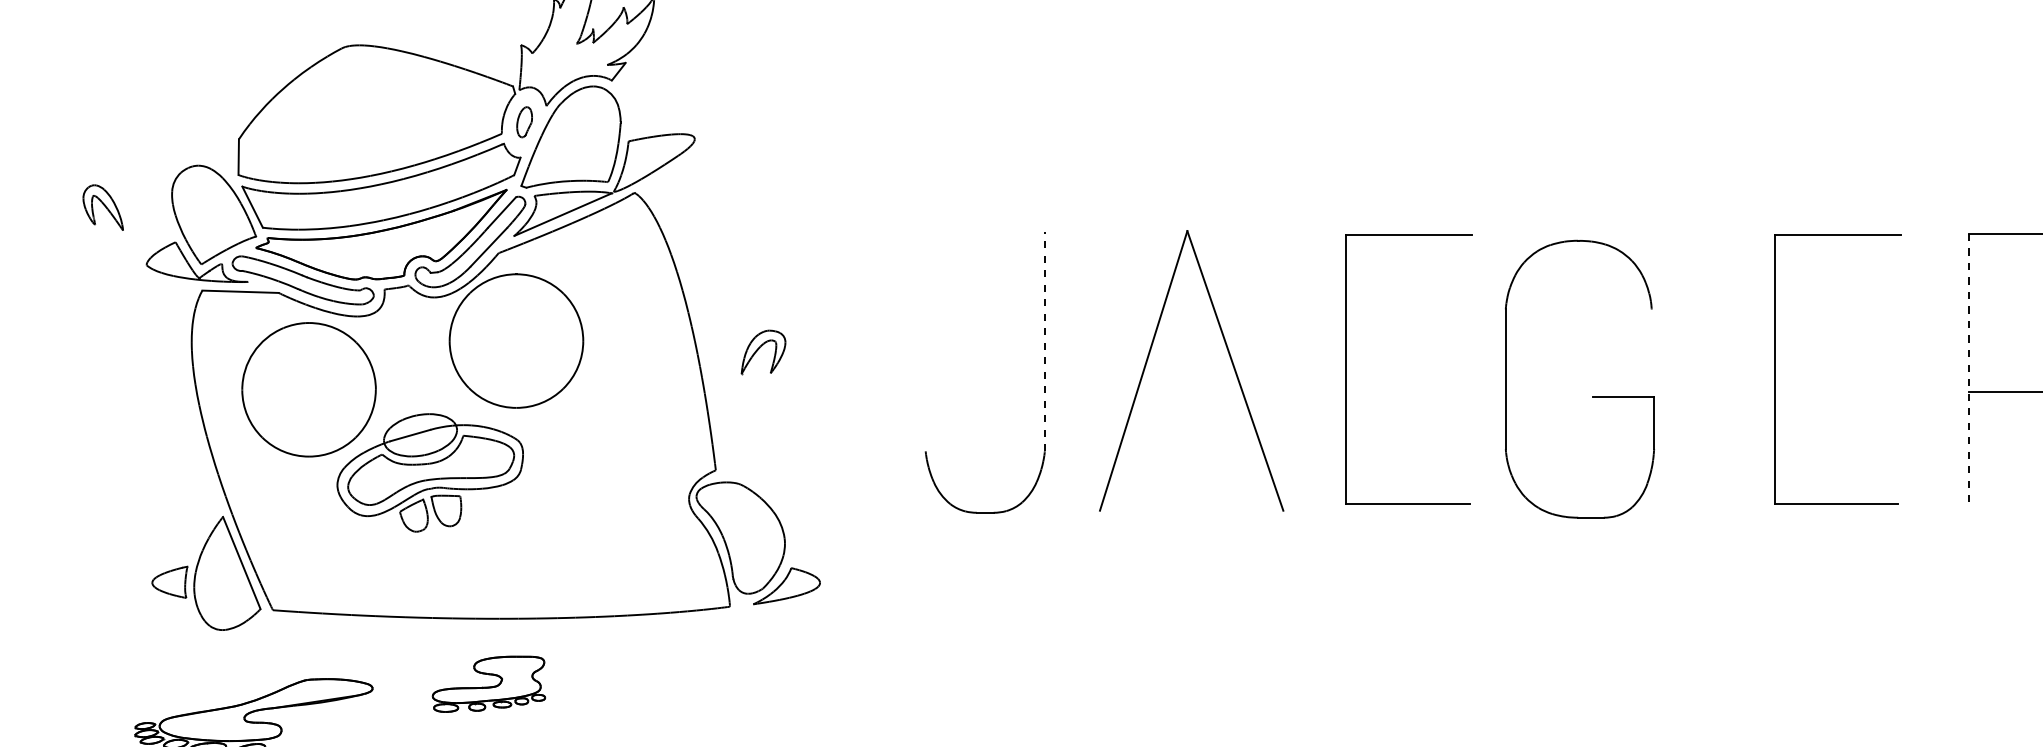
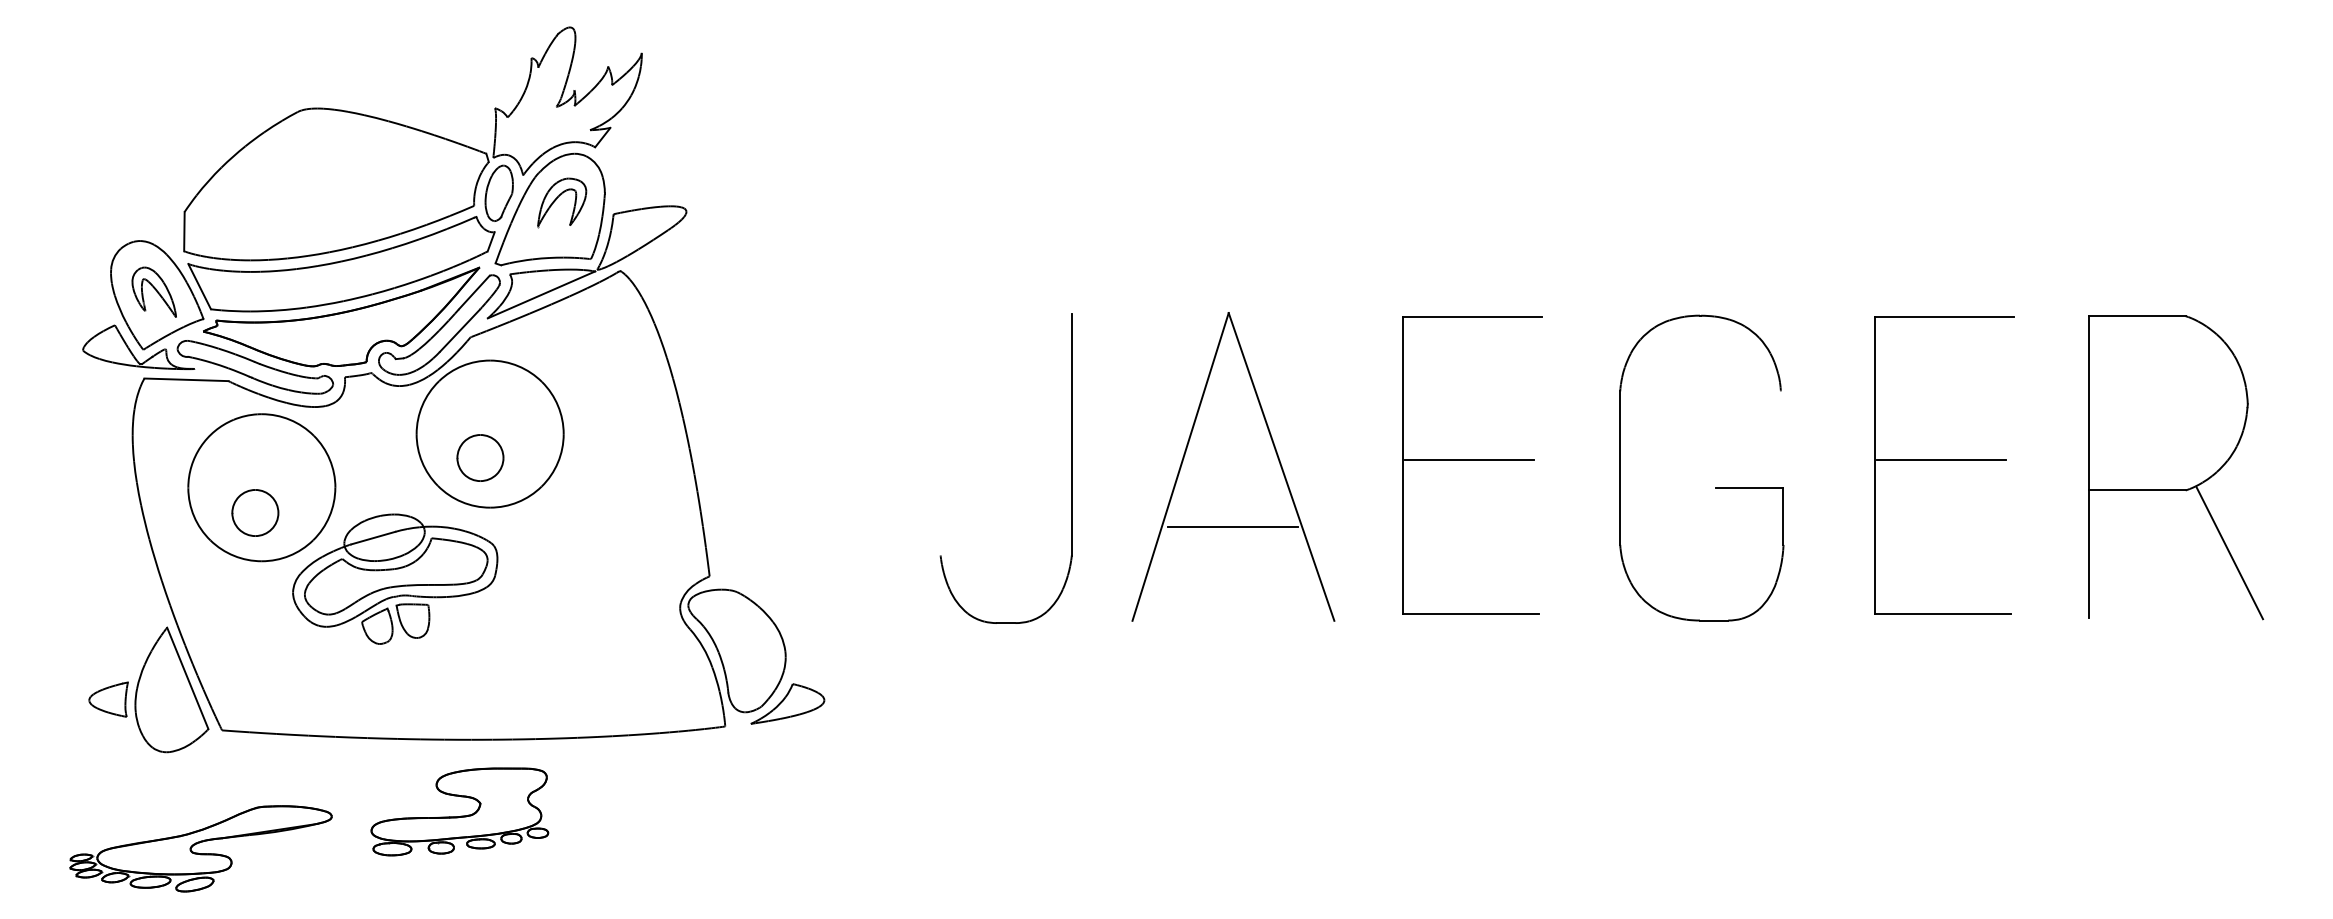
part: (524, 121) -> (498, 192), size x1.67
part: (102, 207) -> (153, 291), moved
line: (1044, 341) -> (1071, 434), dashed -> solid
part: (758, 350) -> (556, 200), moved
part: (507, 362) -> (480, 457), added
line: (1405, 365) -> (1468, 460), added
line: (1833, 365) -> (1940, 460), added
line: (1968, 371) -> (2088, 467), dashed -> solid
part: (1592, 396) -> (1715, 487), moved
part: (303, 412) -> (255, 512), added
line: (1190, 425) -> (1232, 527), added
part: (488, 683) -> (459, 811), size x1.43

